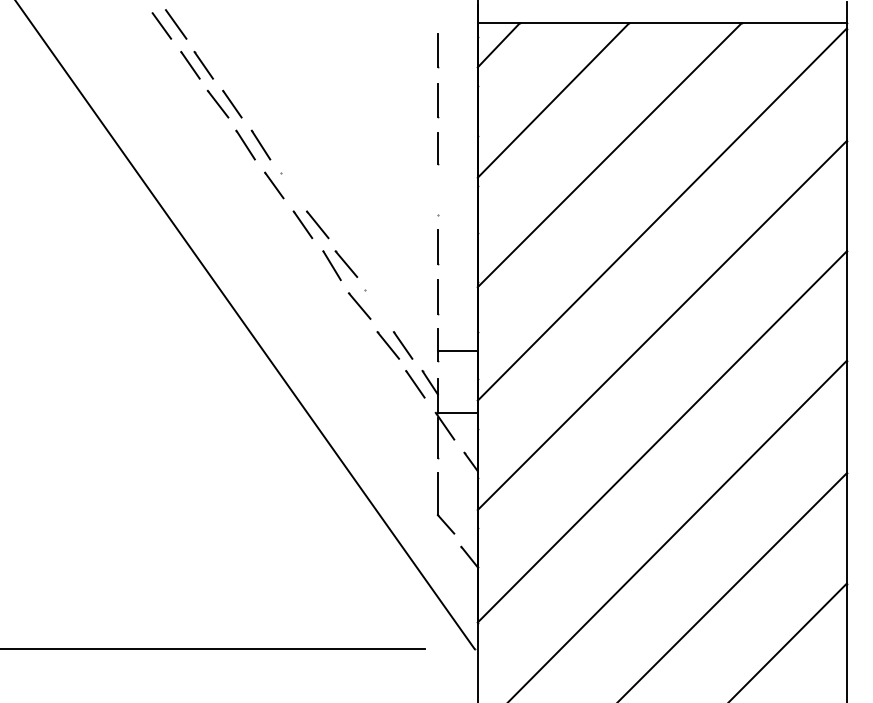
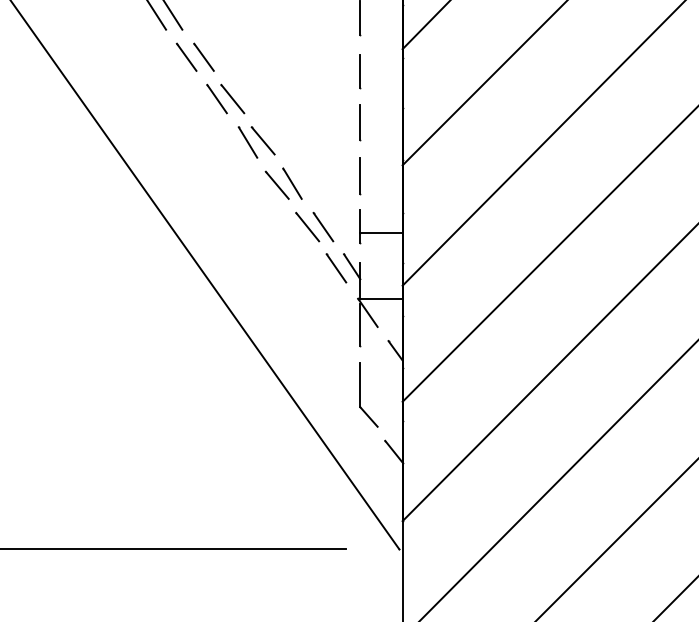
line: (290, 185) -> (203, 57), added
line: (437, 198) -> (359, 71), added
line: (373, 304) -> (291, 183), added

